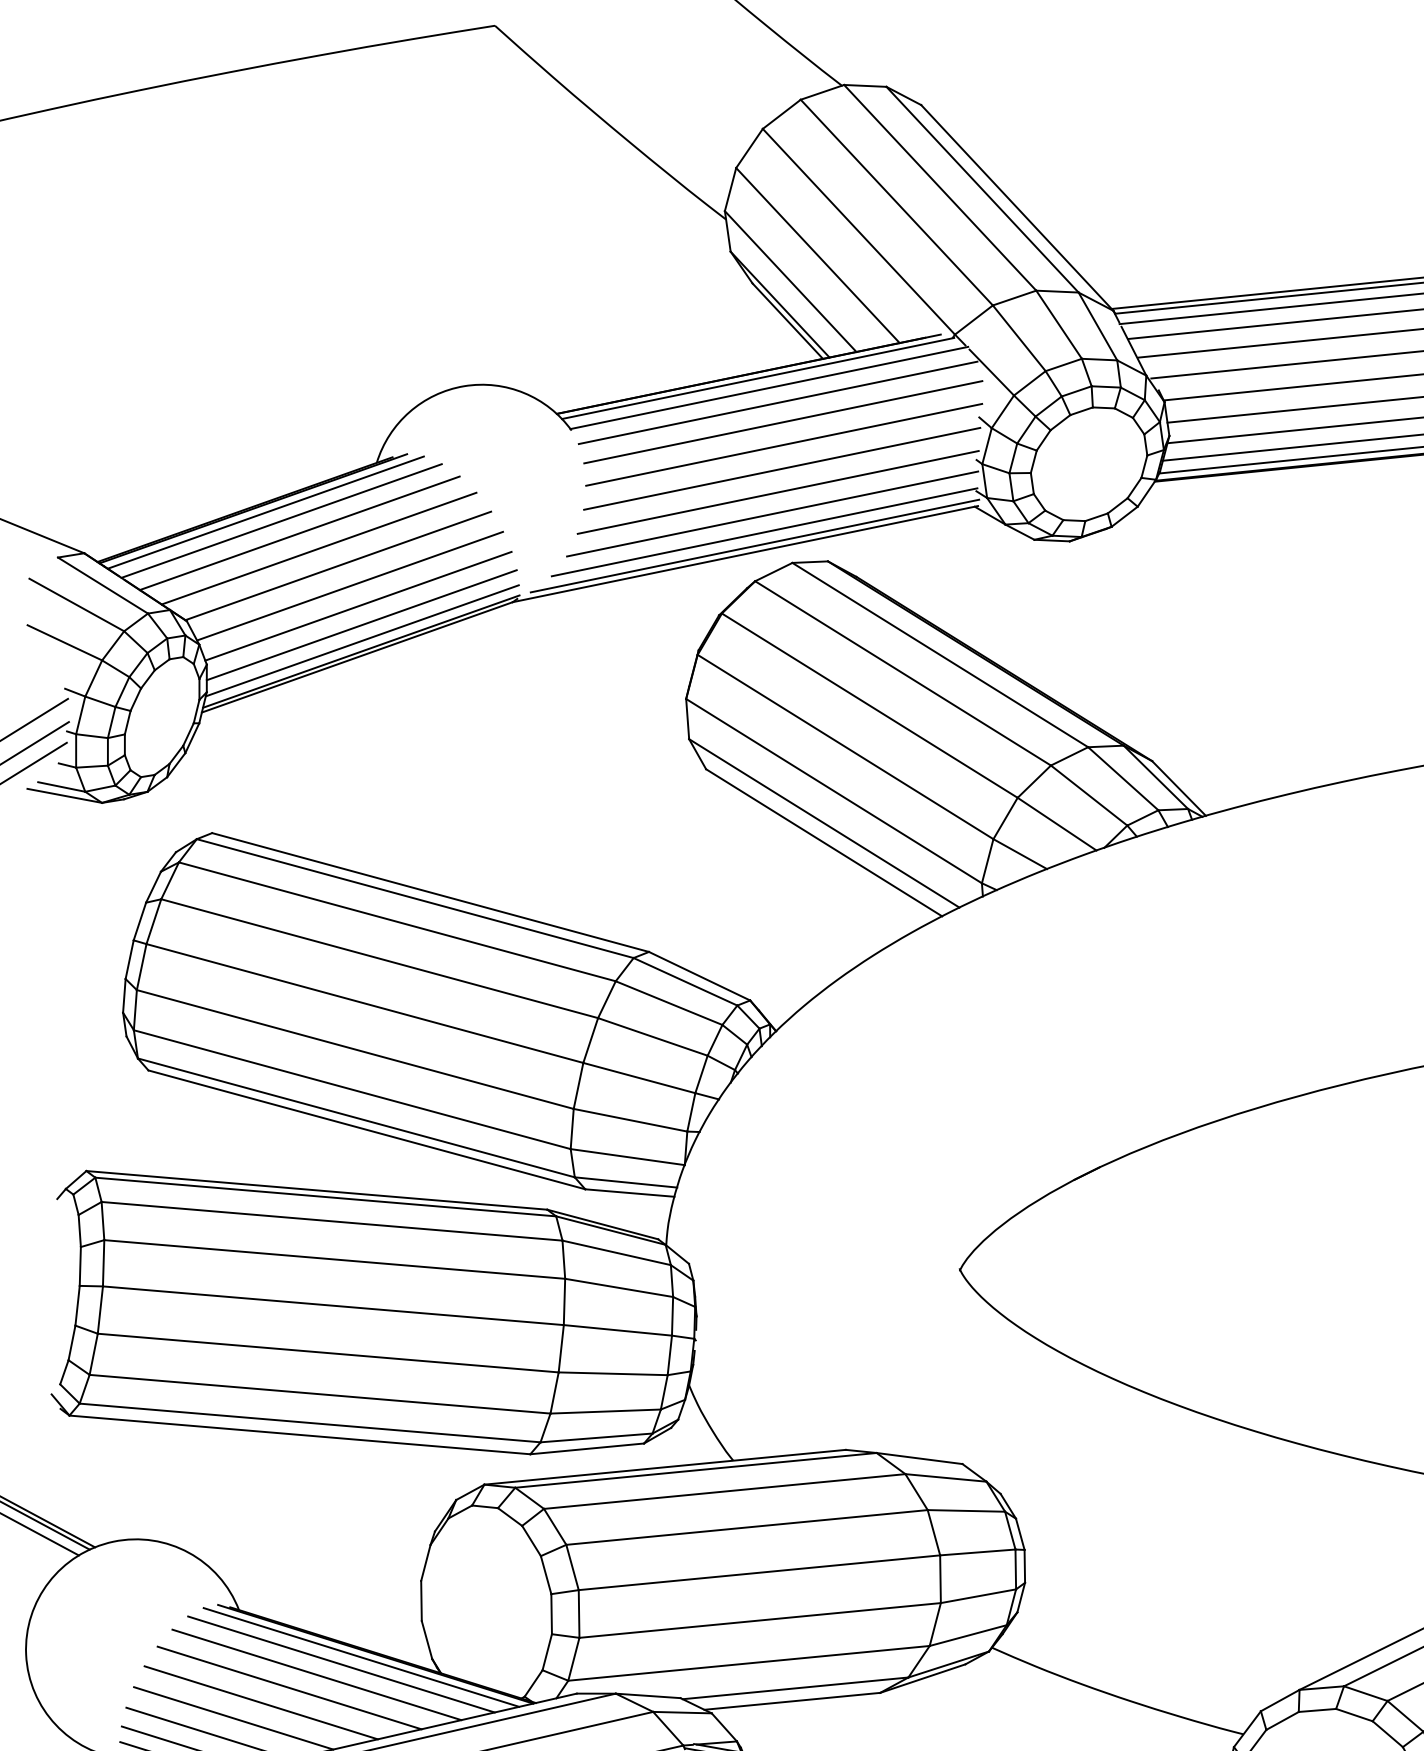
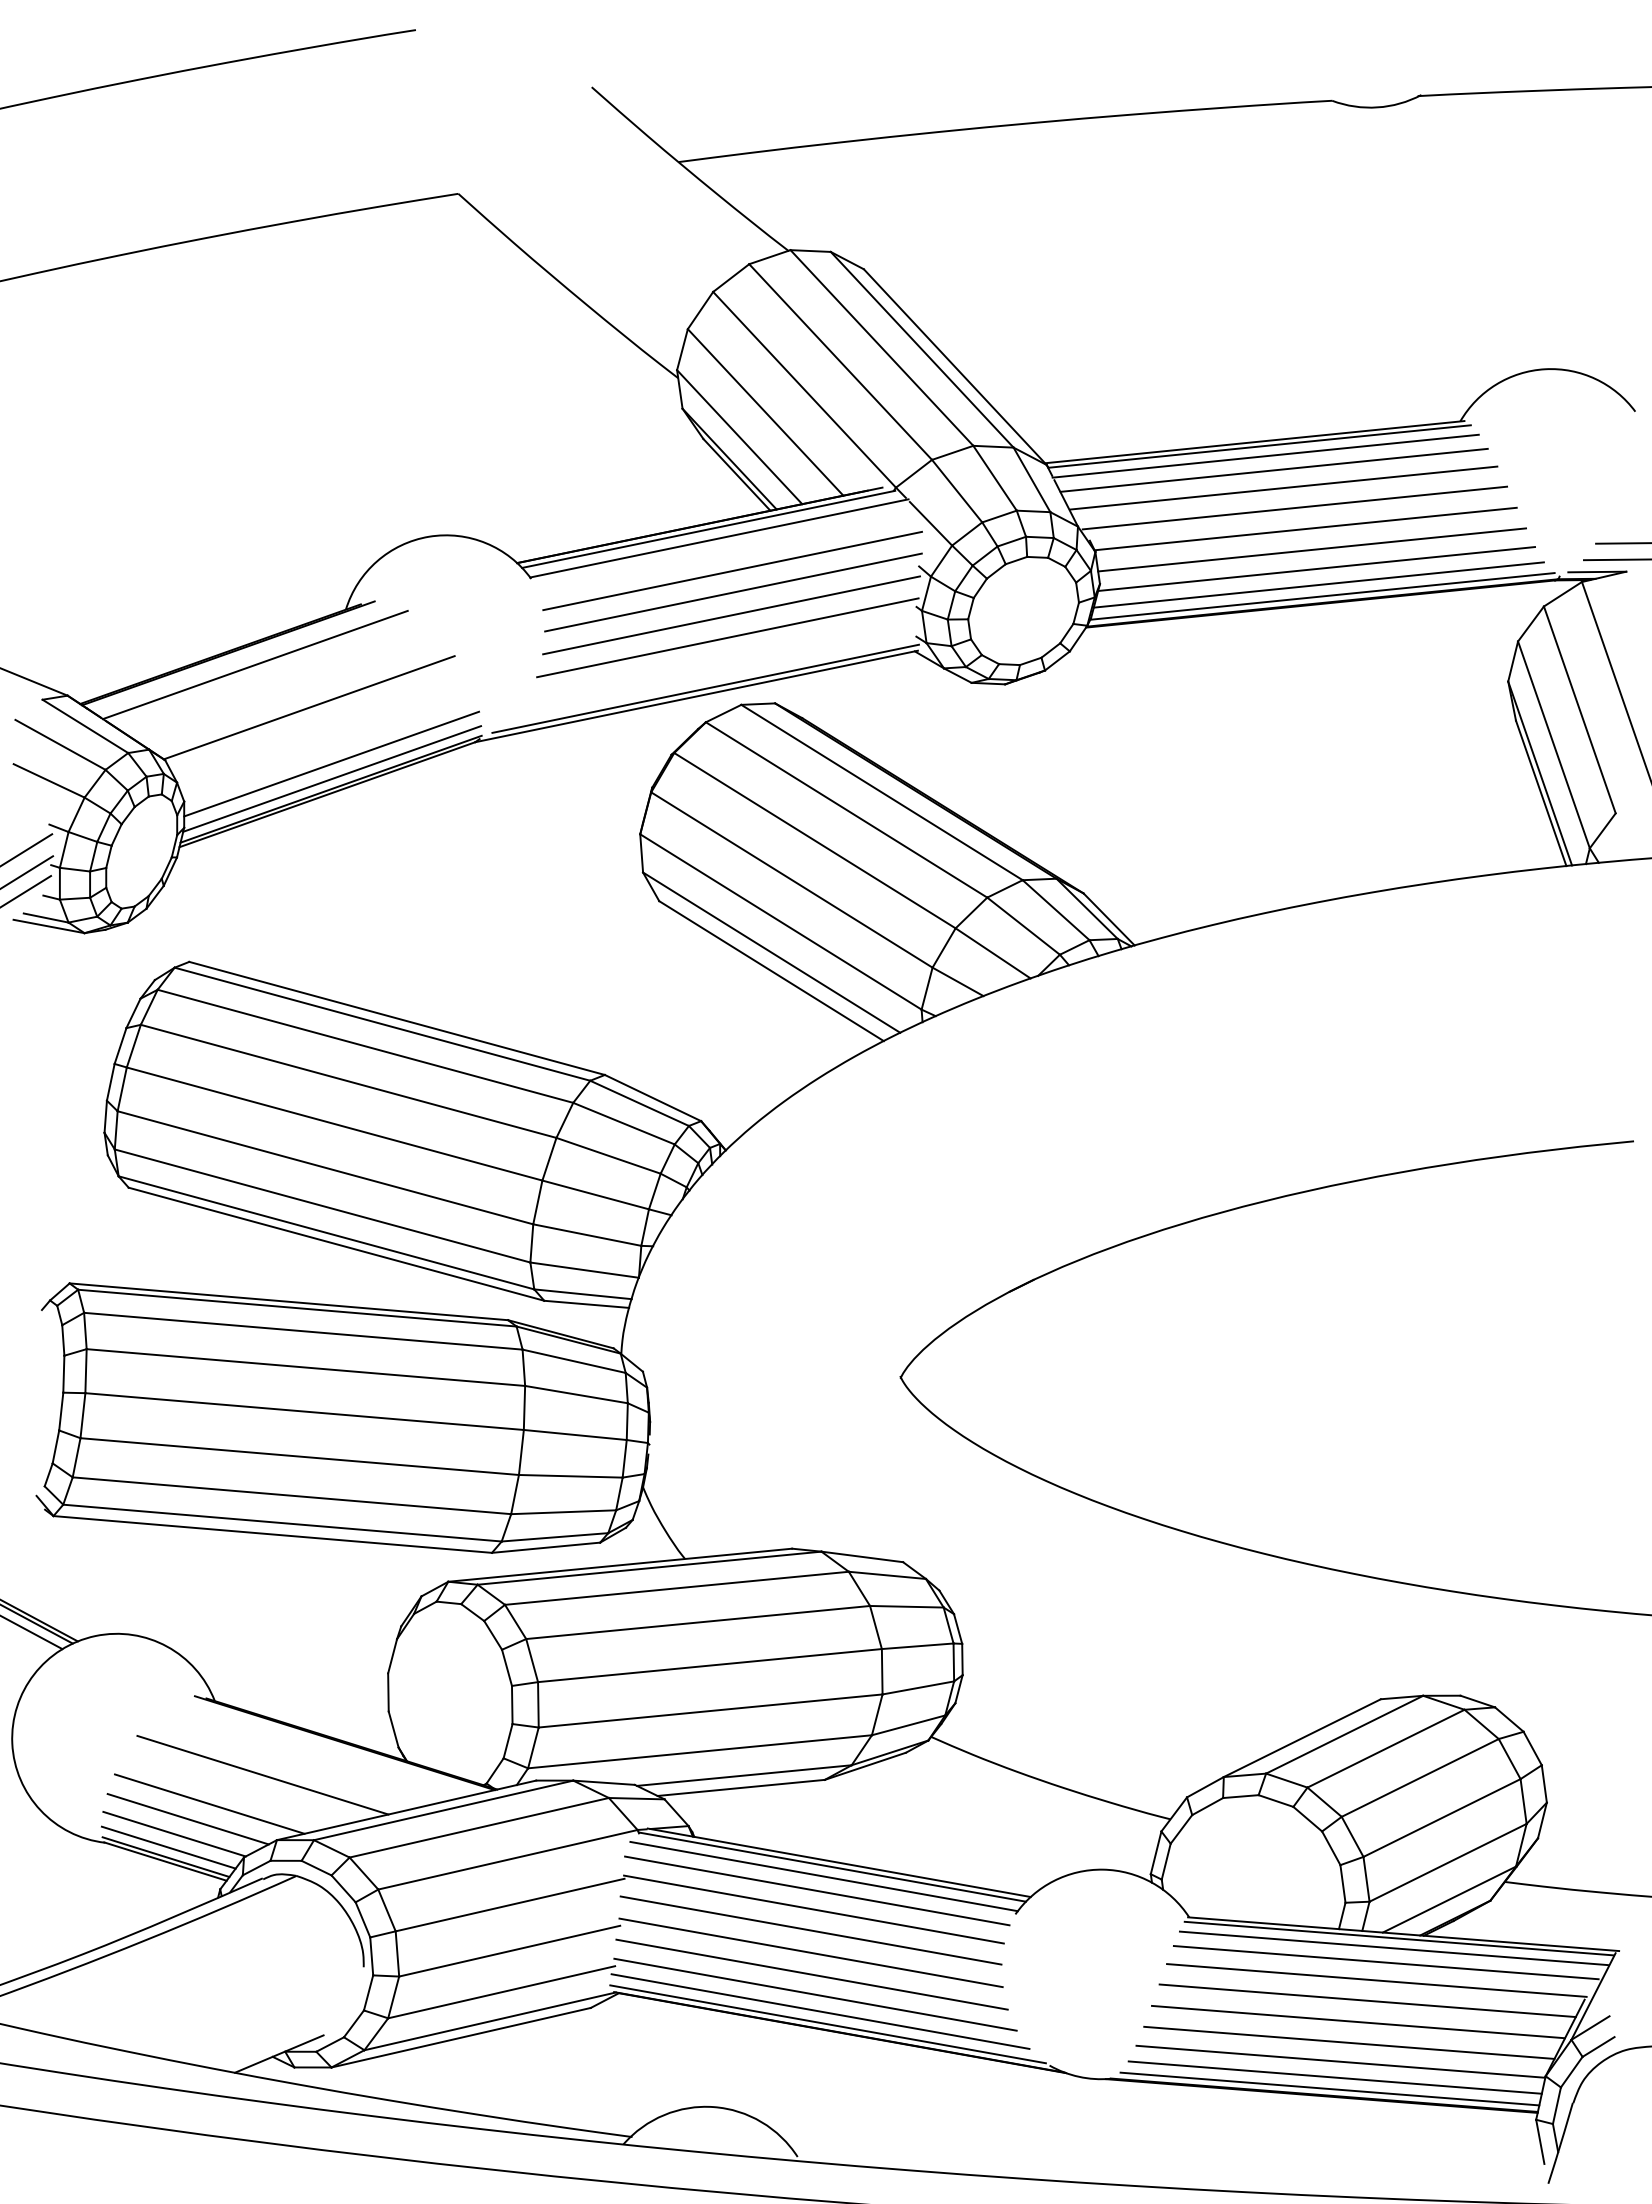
line: (777, 402) -> (727, 552), removed
line: (264, 512) -> (239, 656), removed
line: (772, 513) -> (722, 657), removed
line: (764, 532) -> (714, 675), removed
line: (299, 533) -> (272, 676), removed
line: (318, 548) -> (290, 691), removed
line: (349, 585) -> (319, 726), removed
line: (358, 605) -> (328, 745), removed
line: (361, 1657) -> (331, 1746), removed
line: (341, 1664) -> (312, 1752), removed
line: (316, 1674) -> (288, 1762), removed
line: (260, 1702) -> (235, 1789), removed

